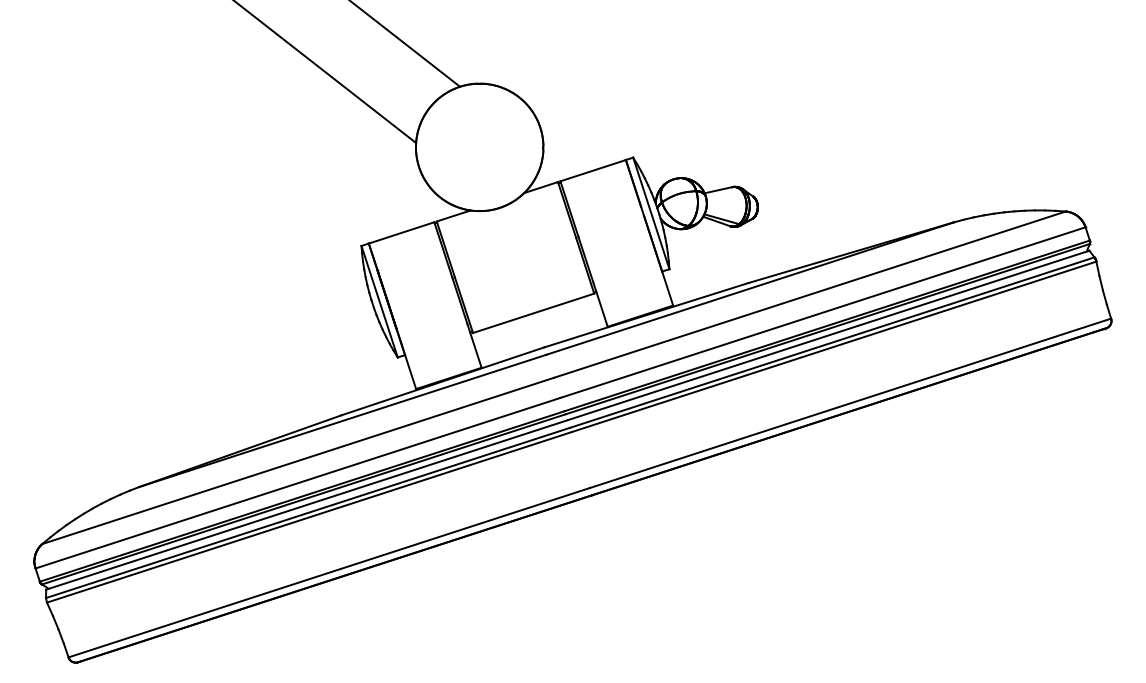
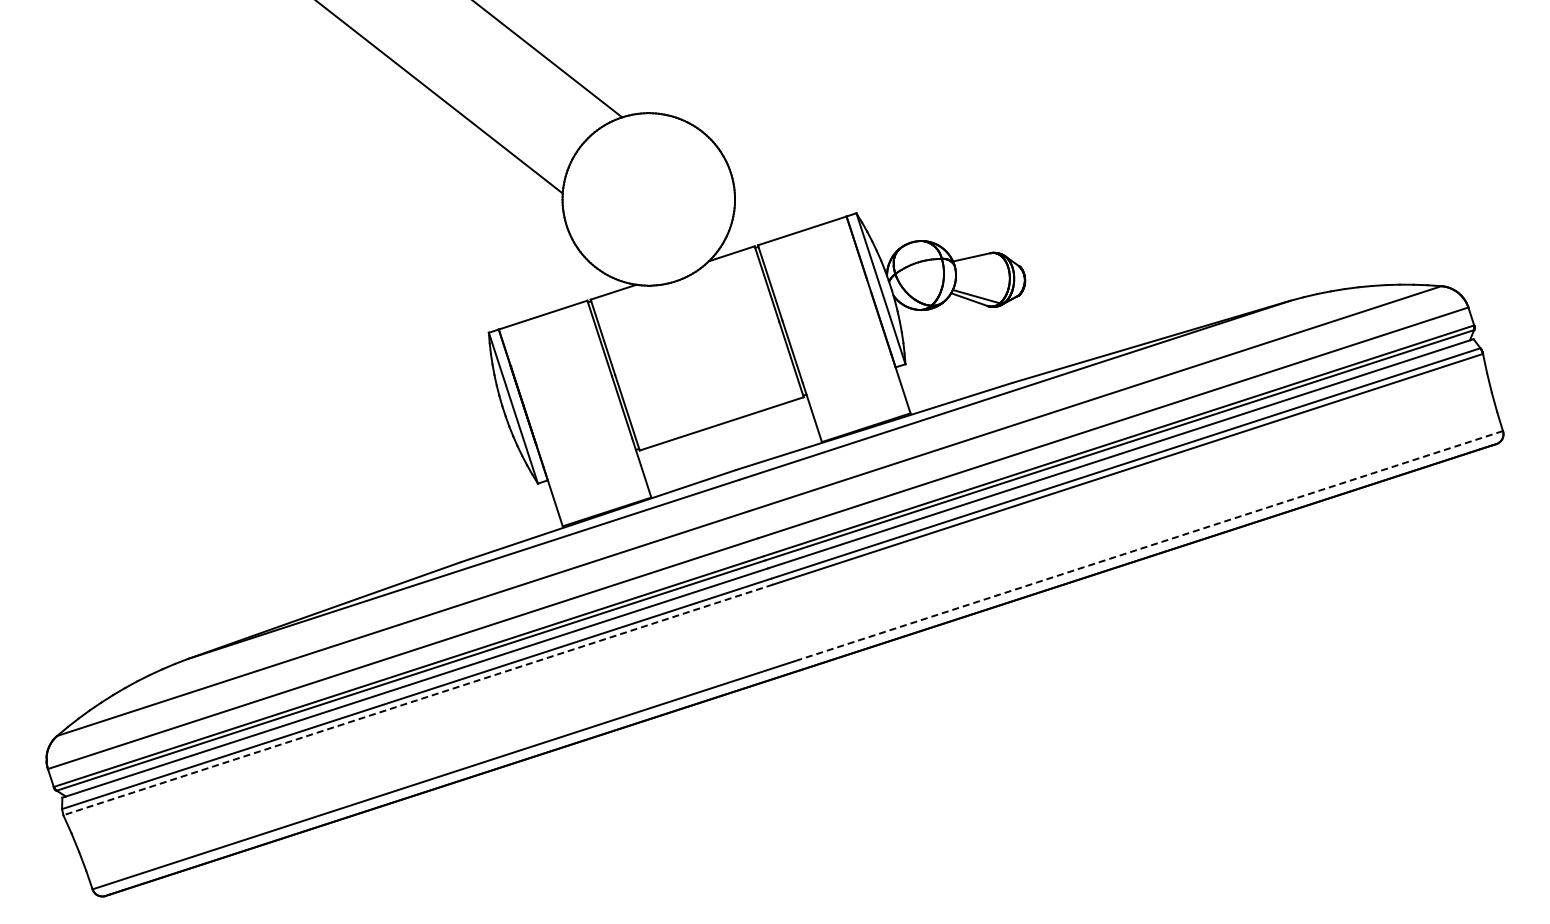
line: (850, 403) -> (1150, 545), solid -> dashed
line: (308, 517) -> (417, 700), solid -> dashed

